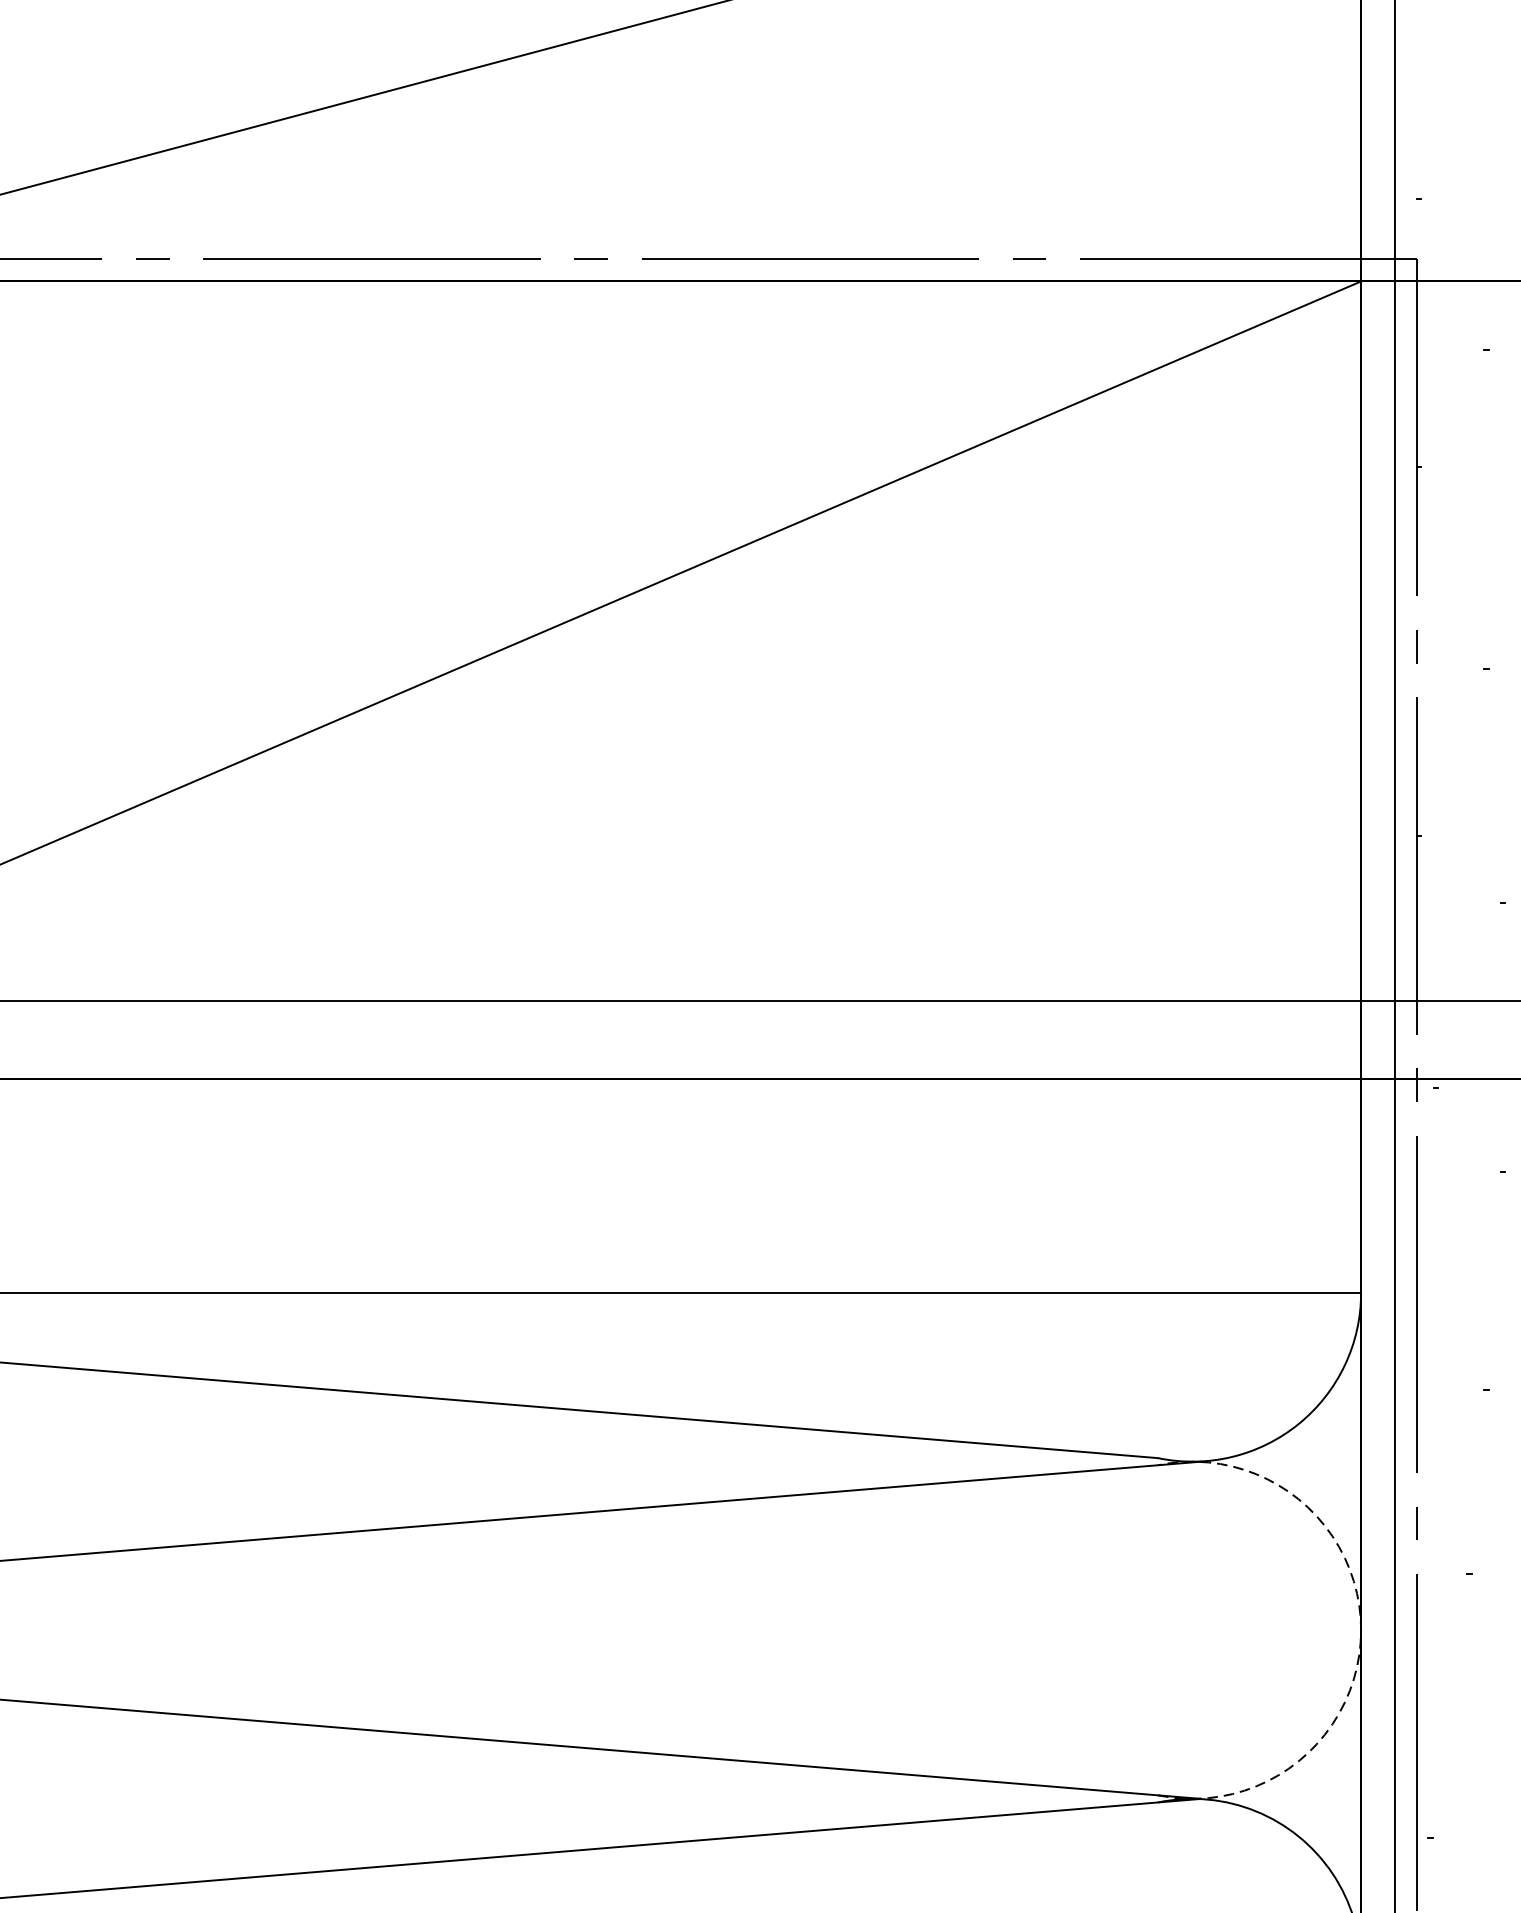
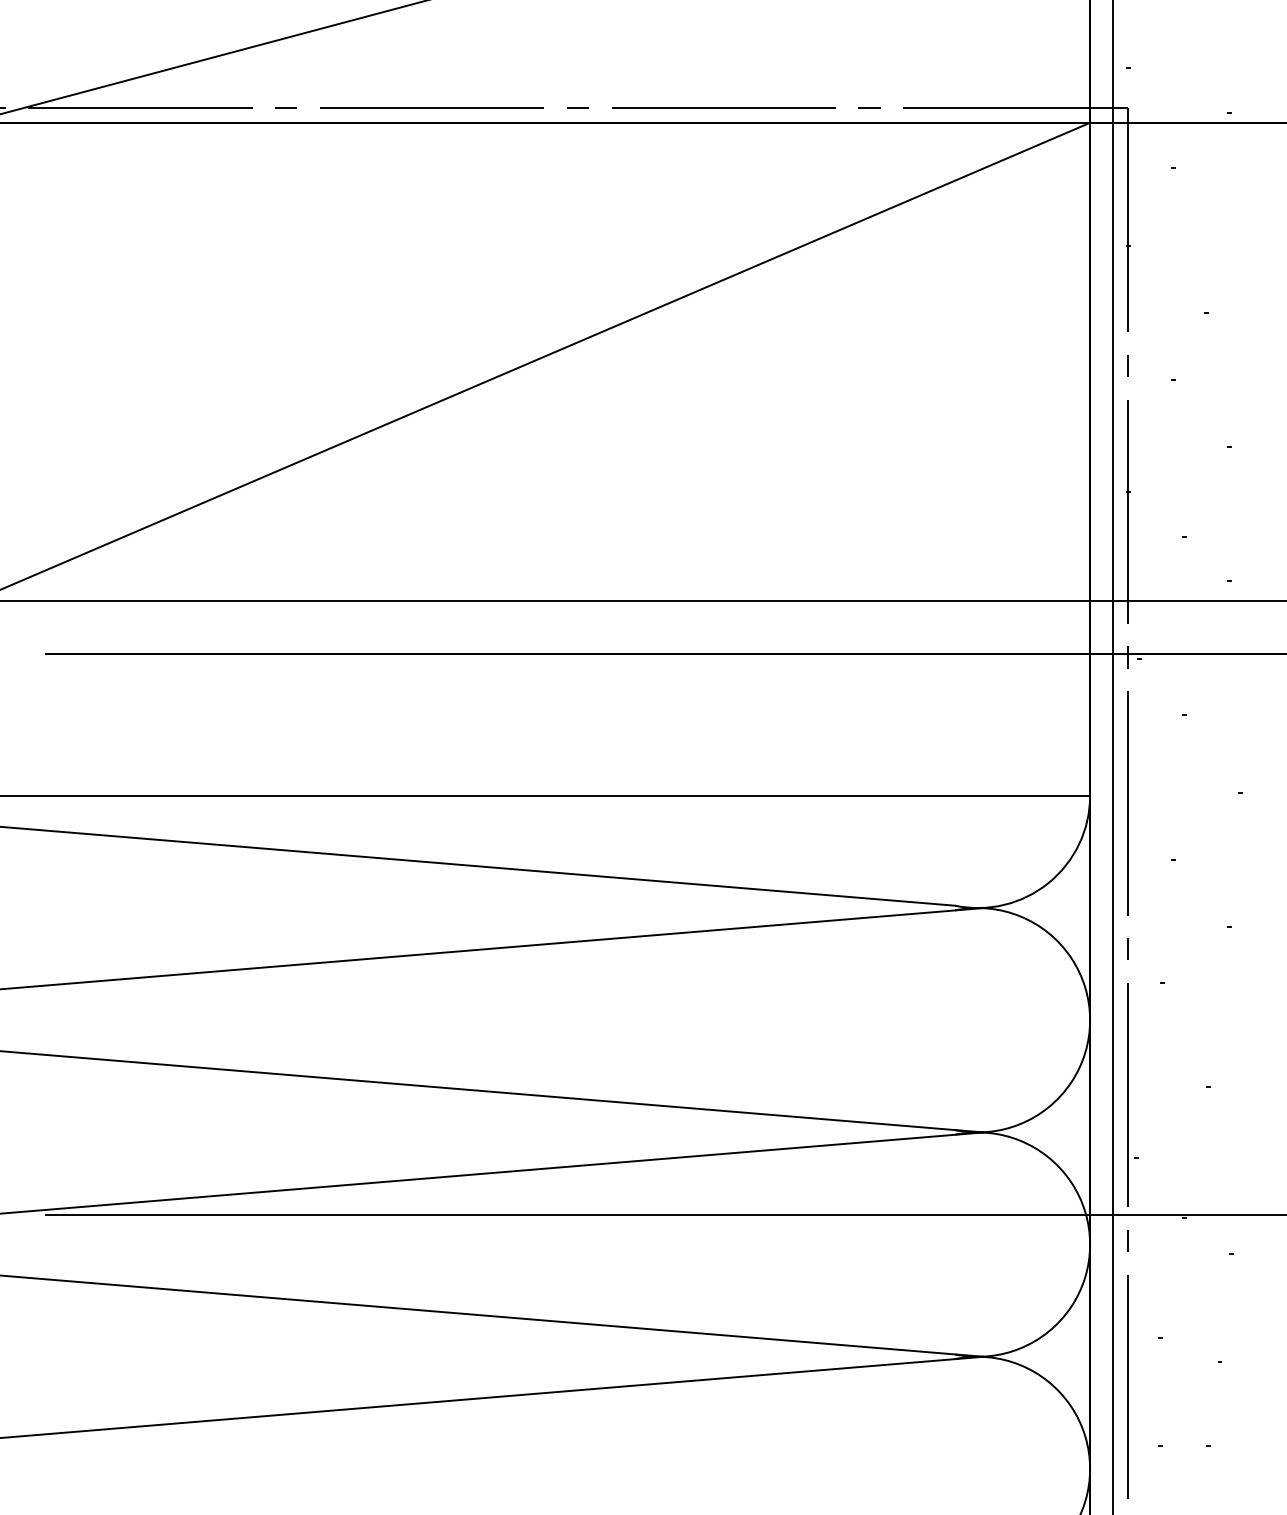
arc: (1361, 1630) -> (1090, 1020), dashed -> solid

